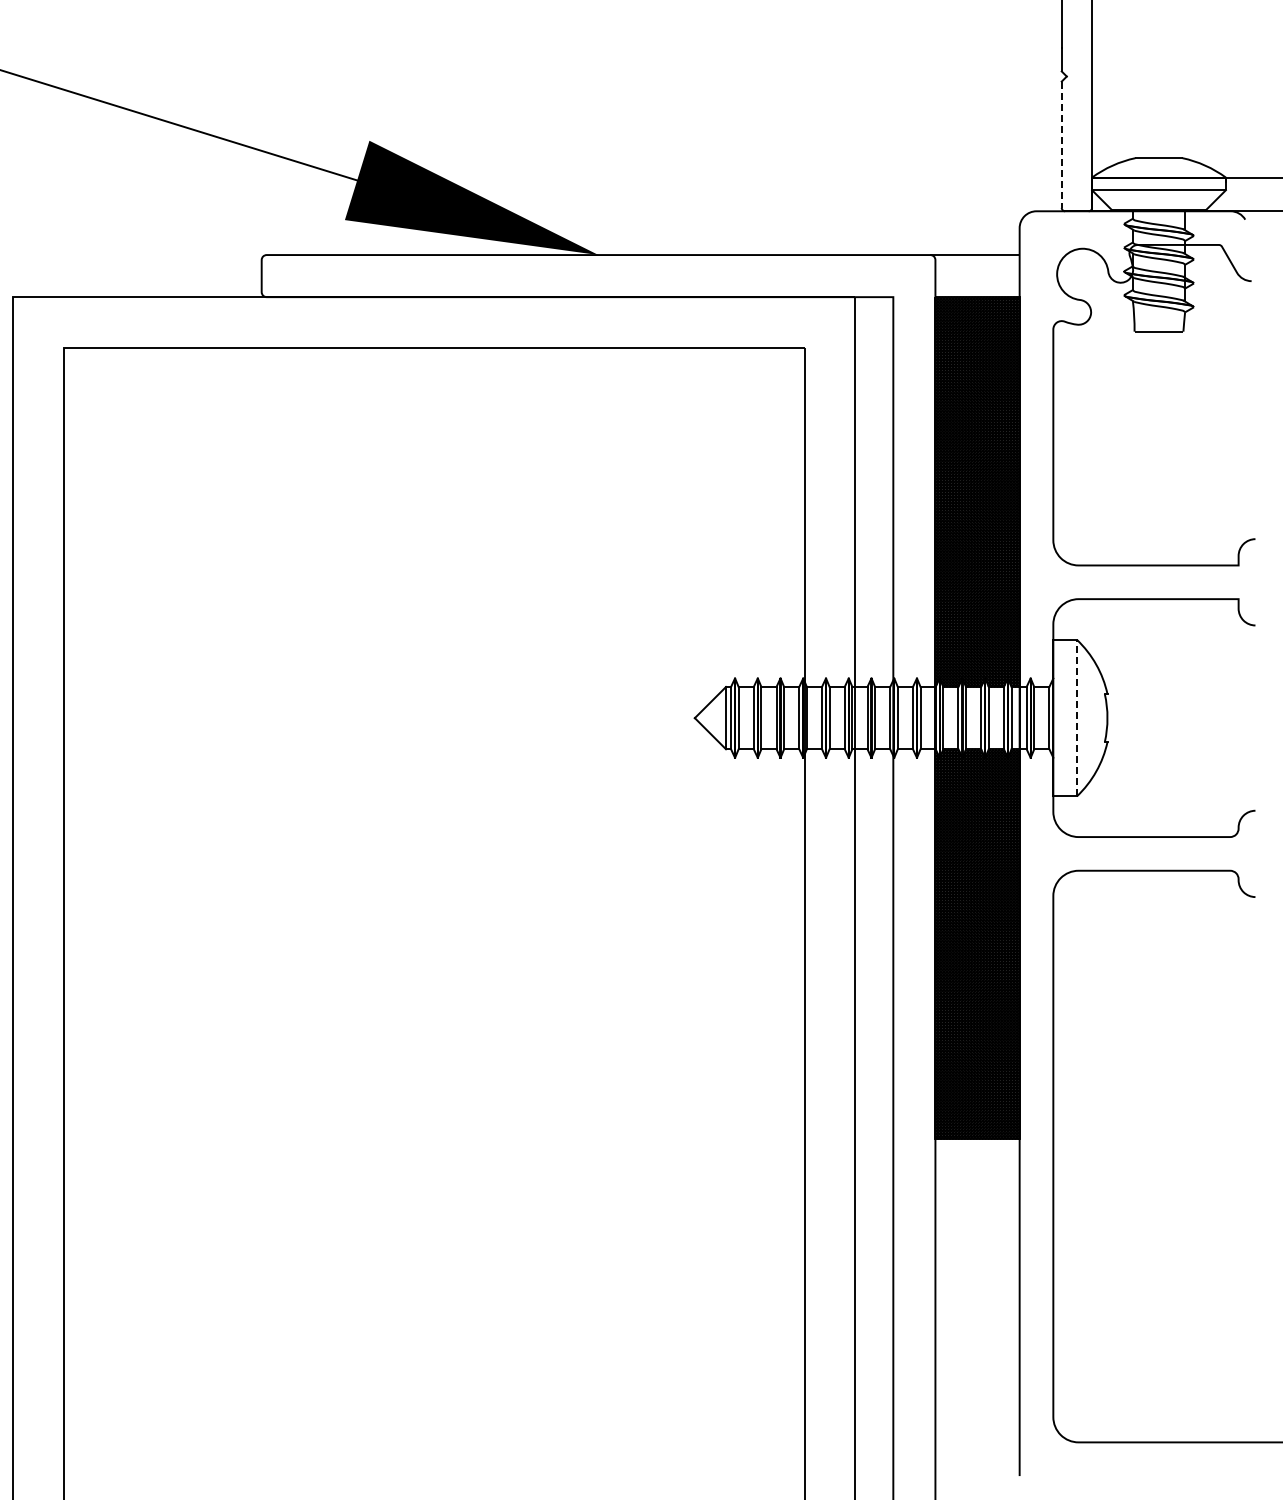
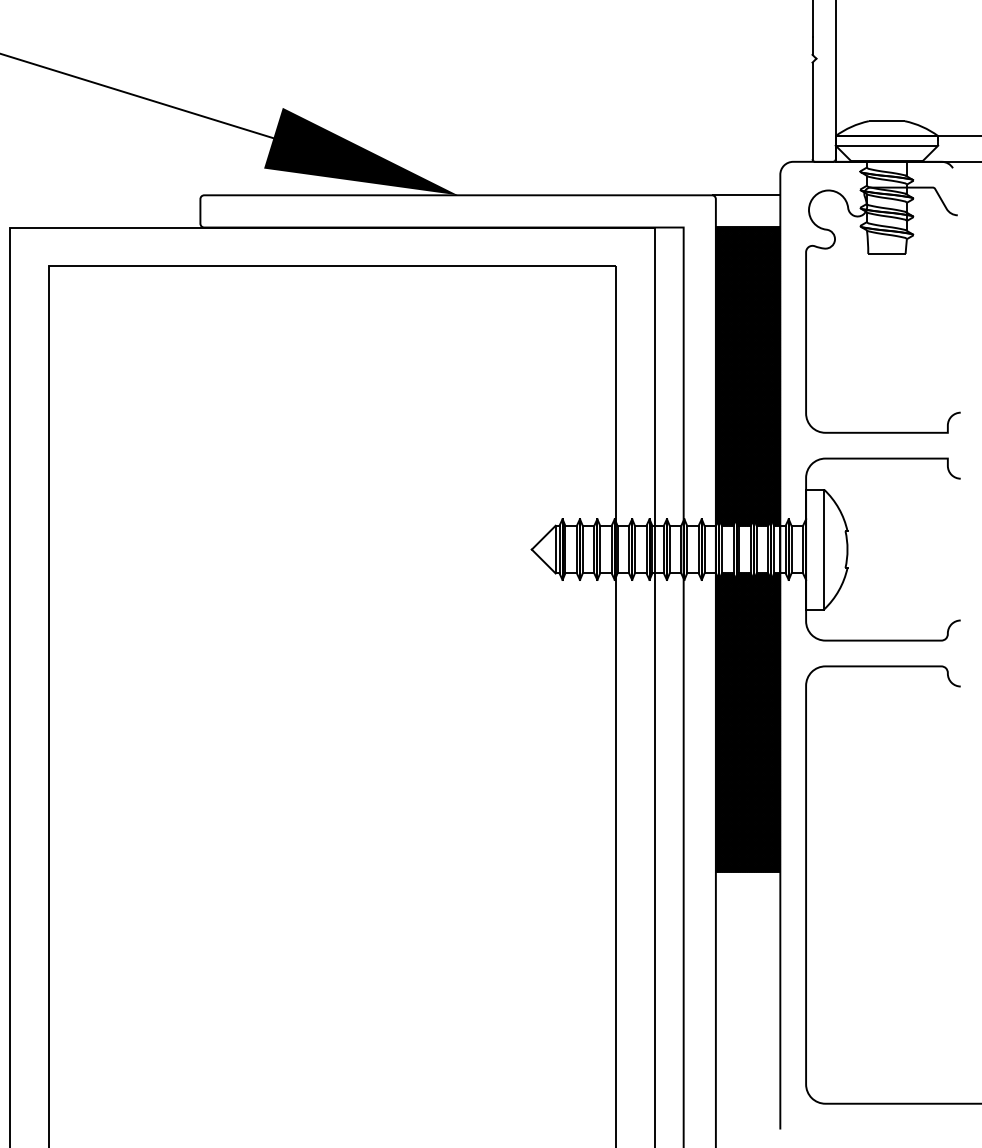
line: (1061, 145) -> (812, 111), dashed -> solid
line: (1076, 717) -> (823, 549), dashed -> solid

